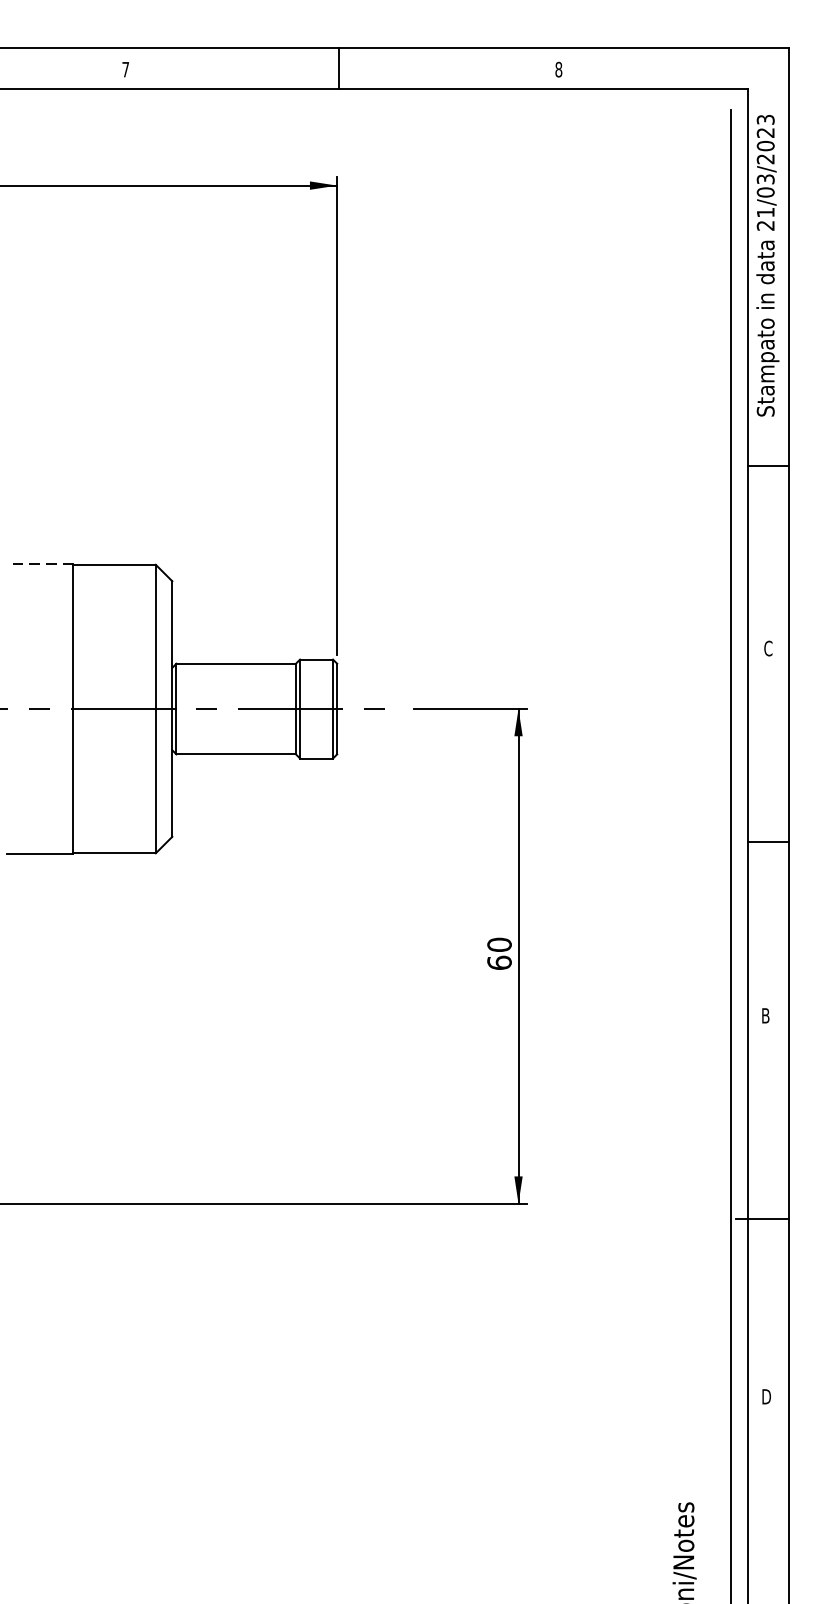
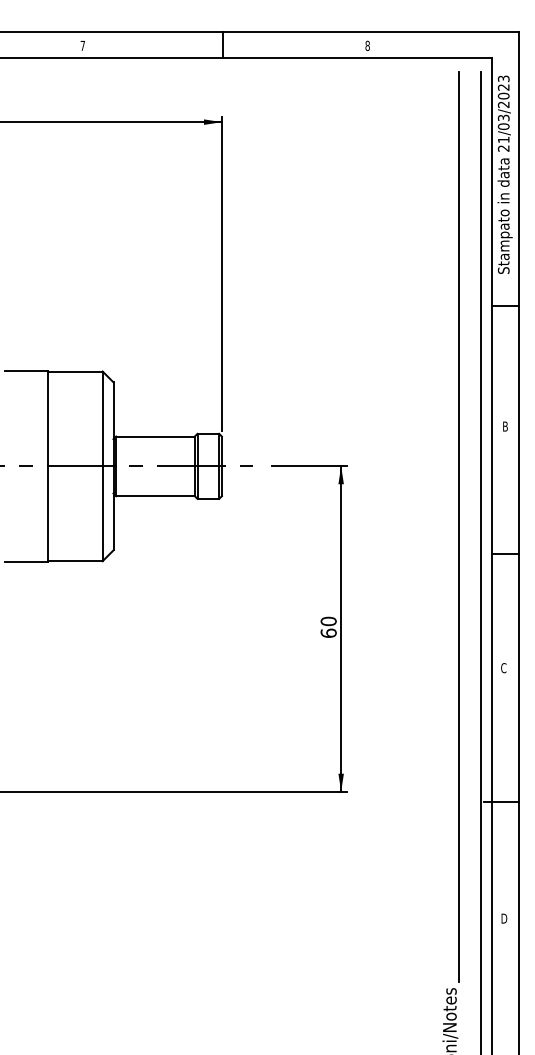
line: (40, 563) -> (26, 370), dashed -> solid
text: (768, 648) -> (505, 426), C -> B
line: (698, 800) -> (459, 526), added
text: (765, 1016) -> (503, 668), B -> C

